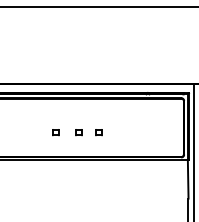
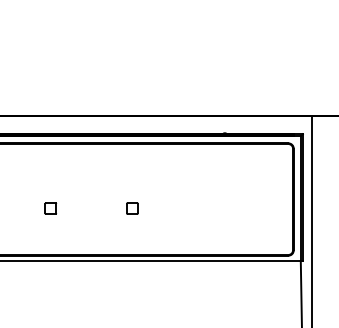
part: (78, 132) -> (93, 208), removed

